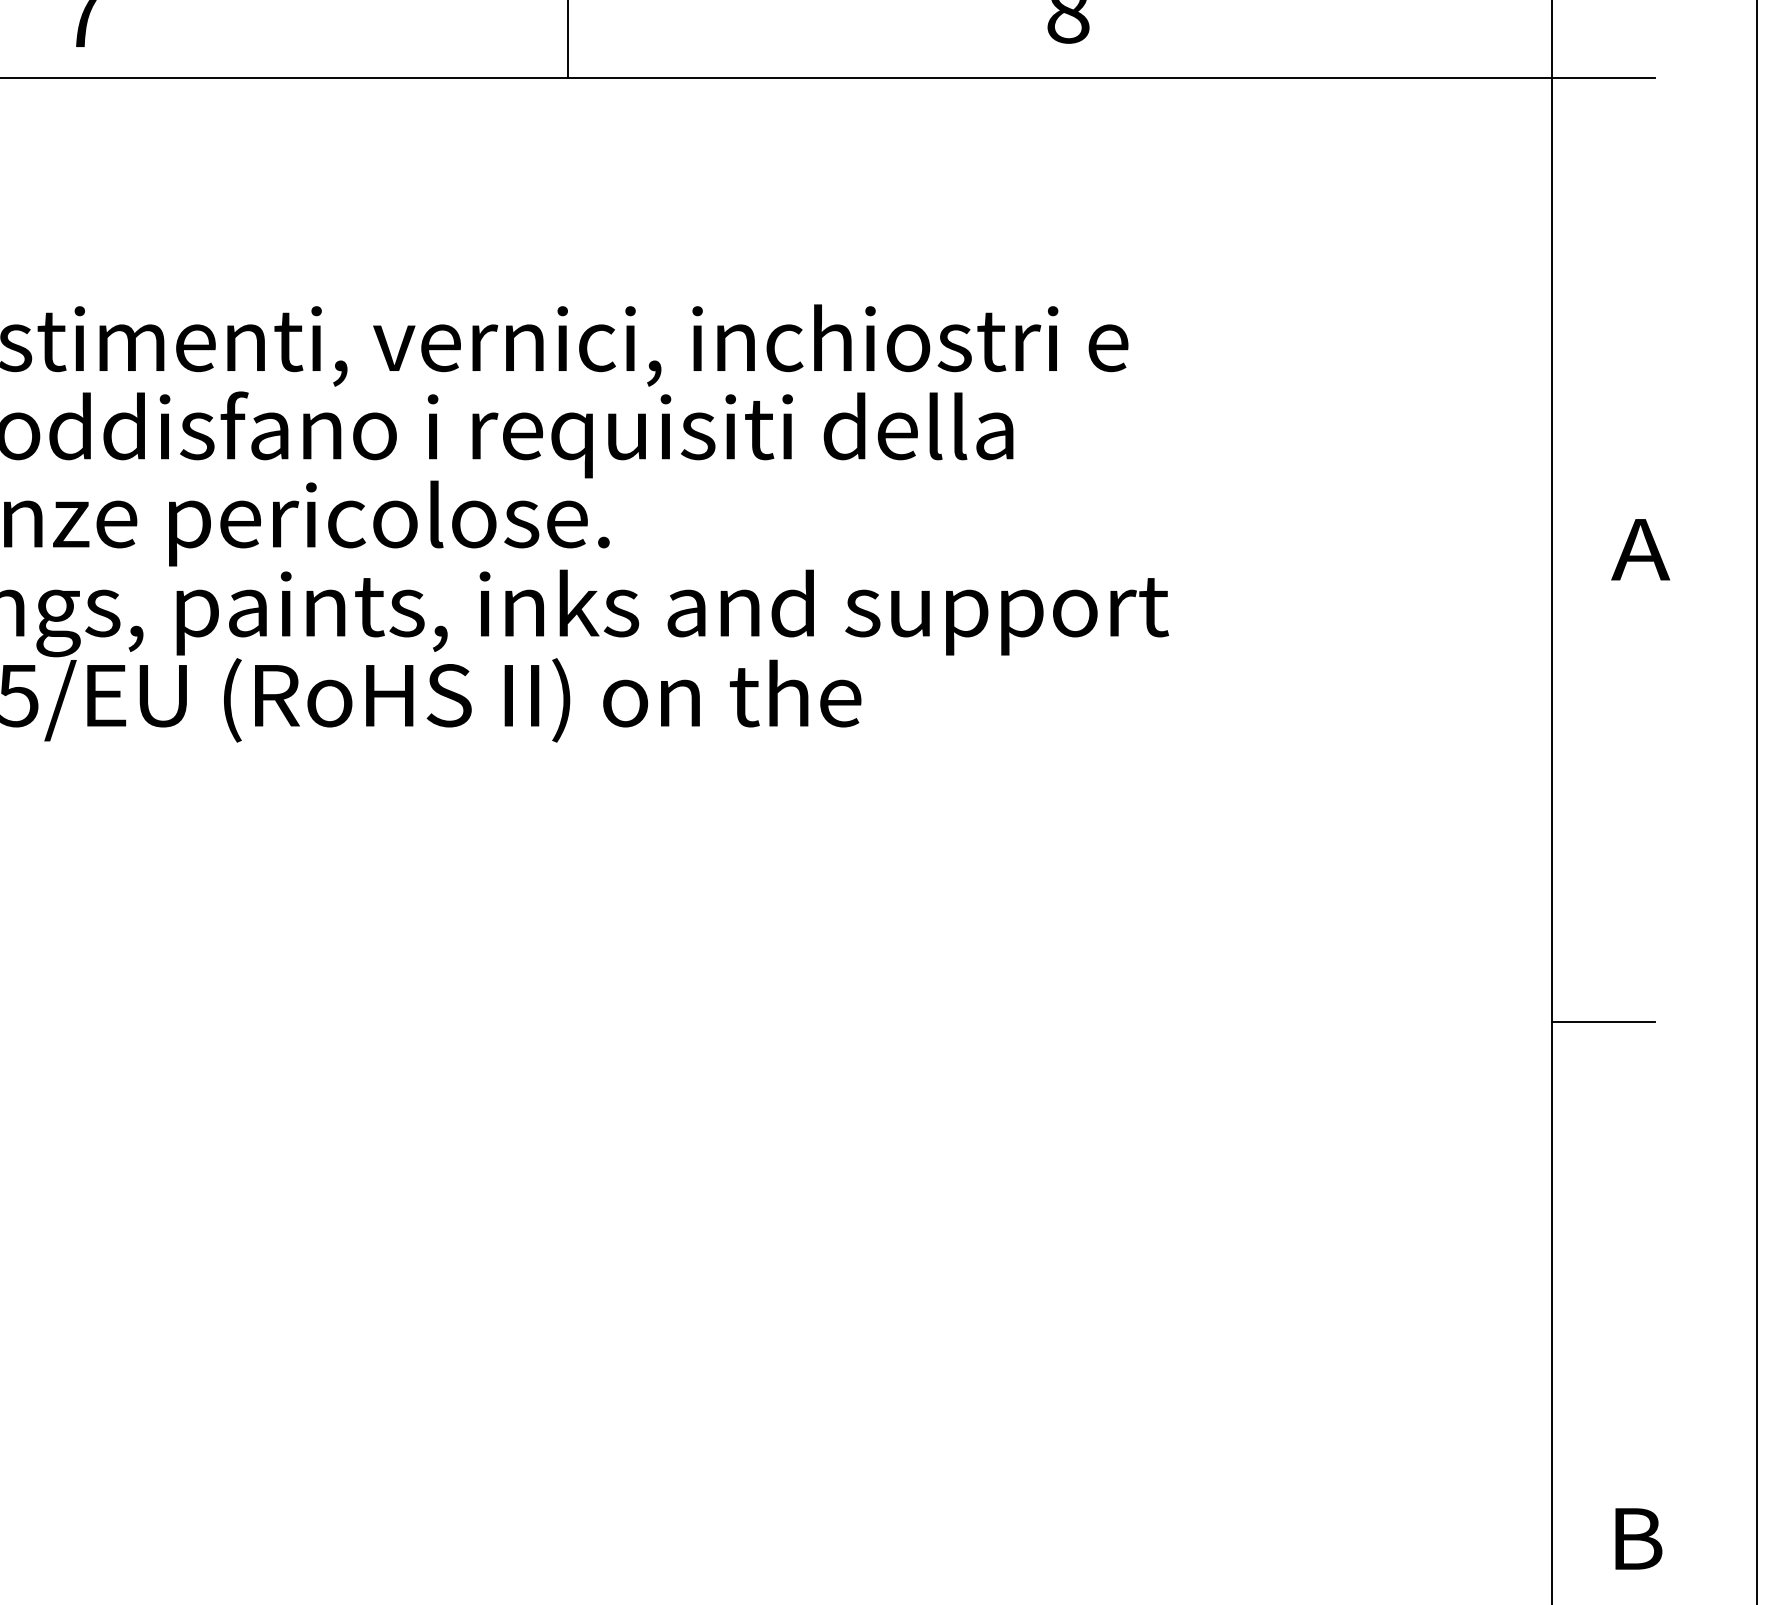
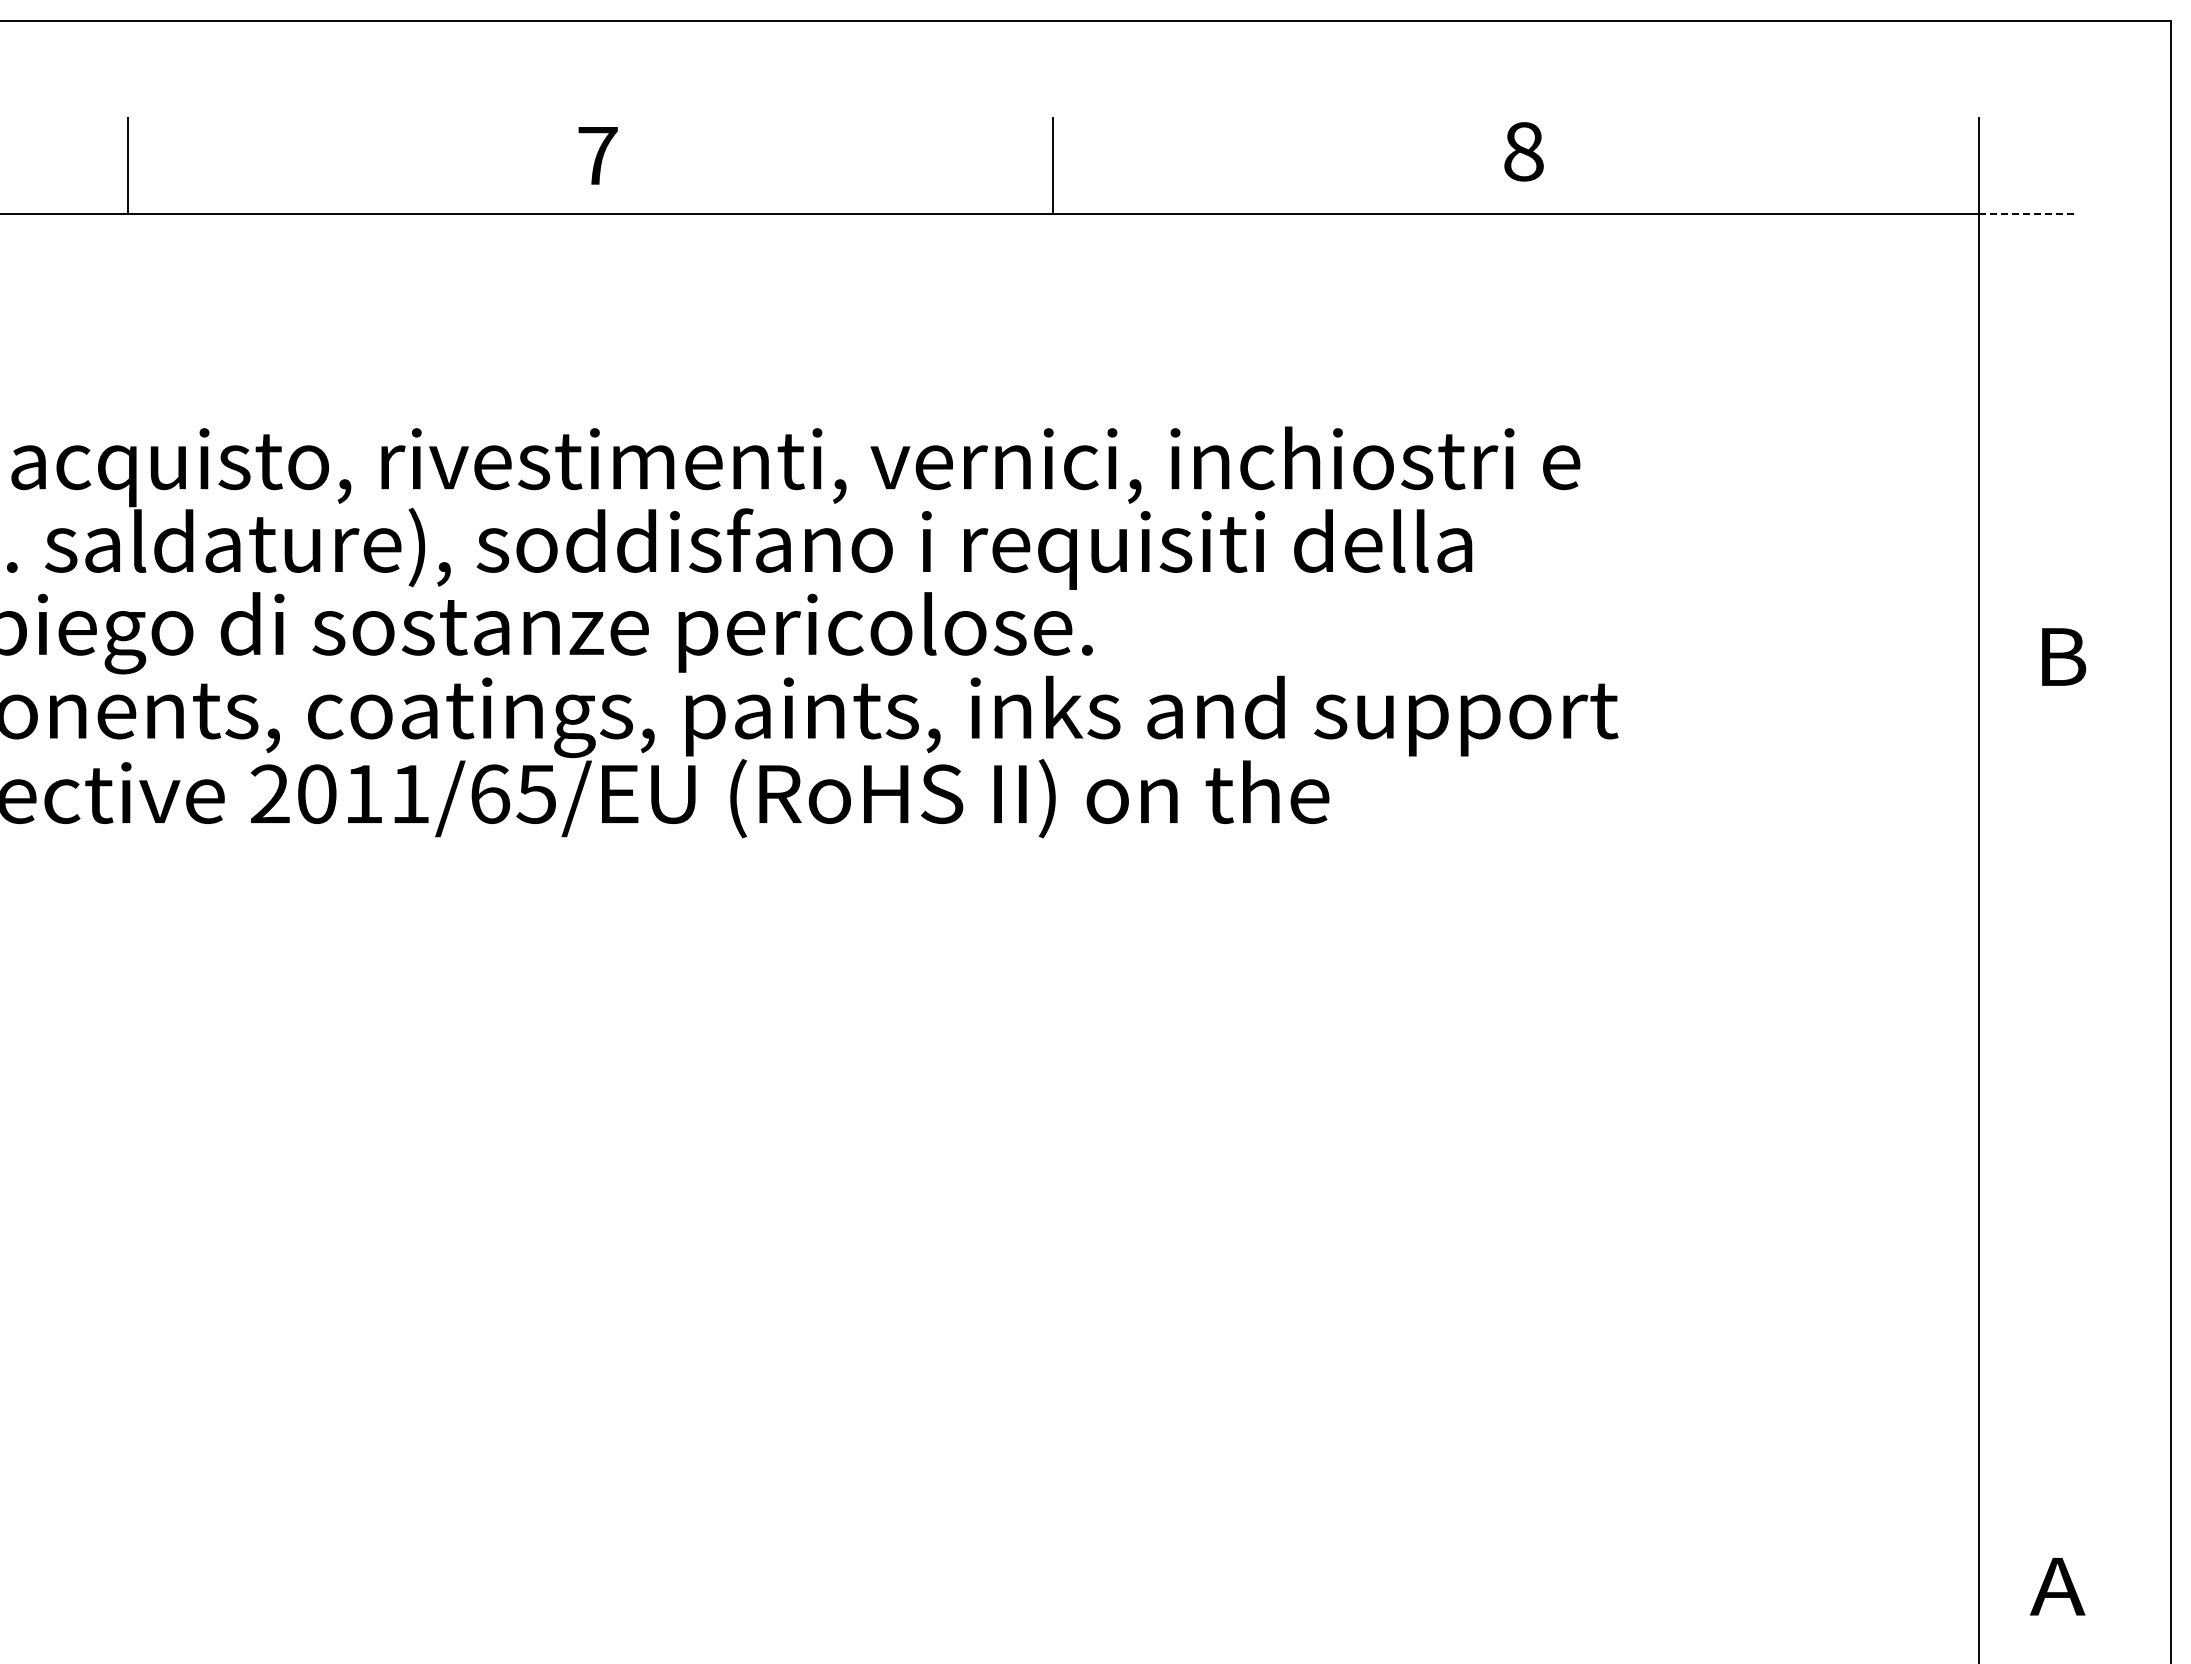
line: (1604, 77) -> (2027, 213), solid -> dashed
text: (1640, 549) -> (2061, 656), A -> B
line: (1603, 1022) -> (2026, 1101), removed
text: (1636, 1538) -> (2057, 1586), B -> A

